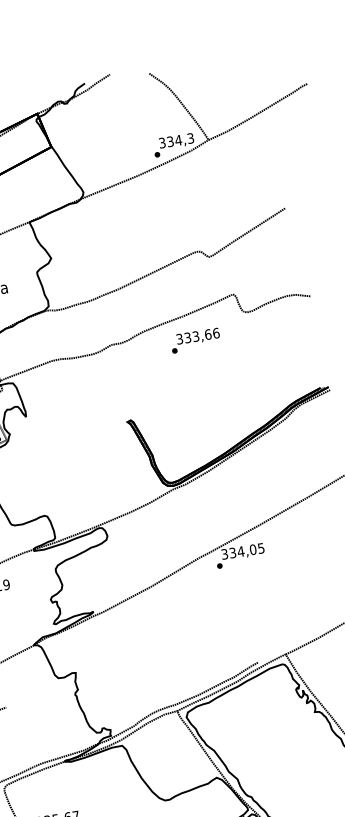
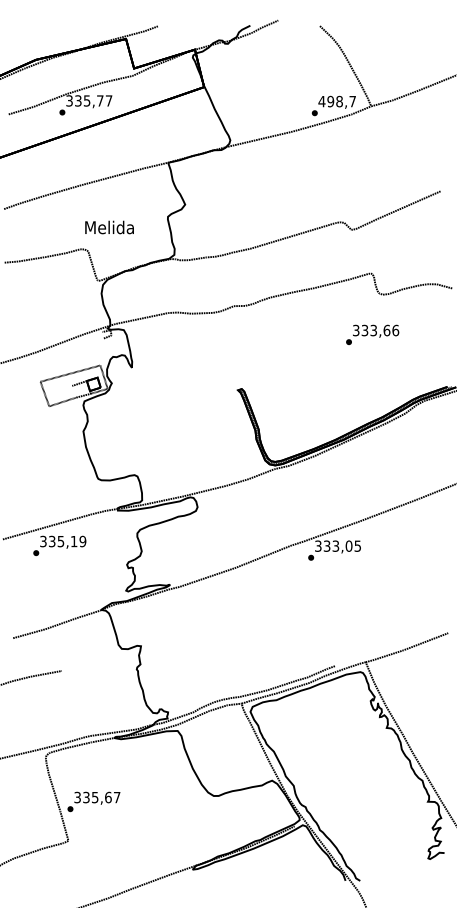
text: (175, 140) -> (336, 101), 334,3 -> 498,7
text: (195, 340) -> (372, 334), moved
text: (240, 551) -> (335, 545), 334,05 -> 333,05

